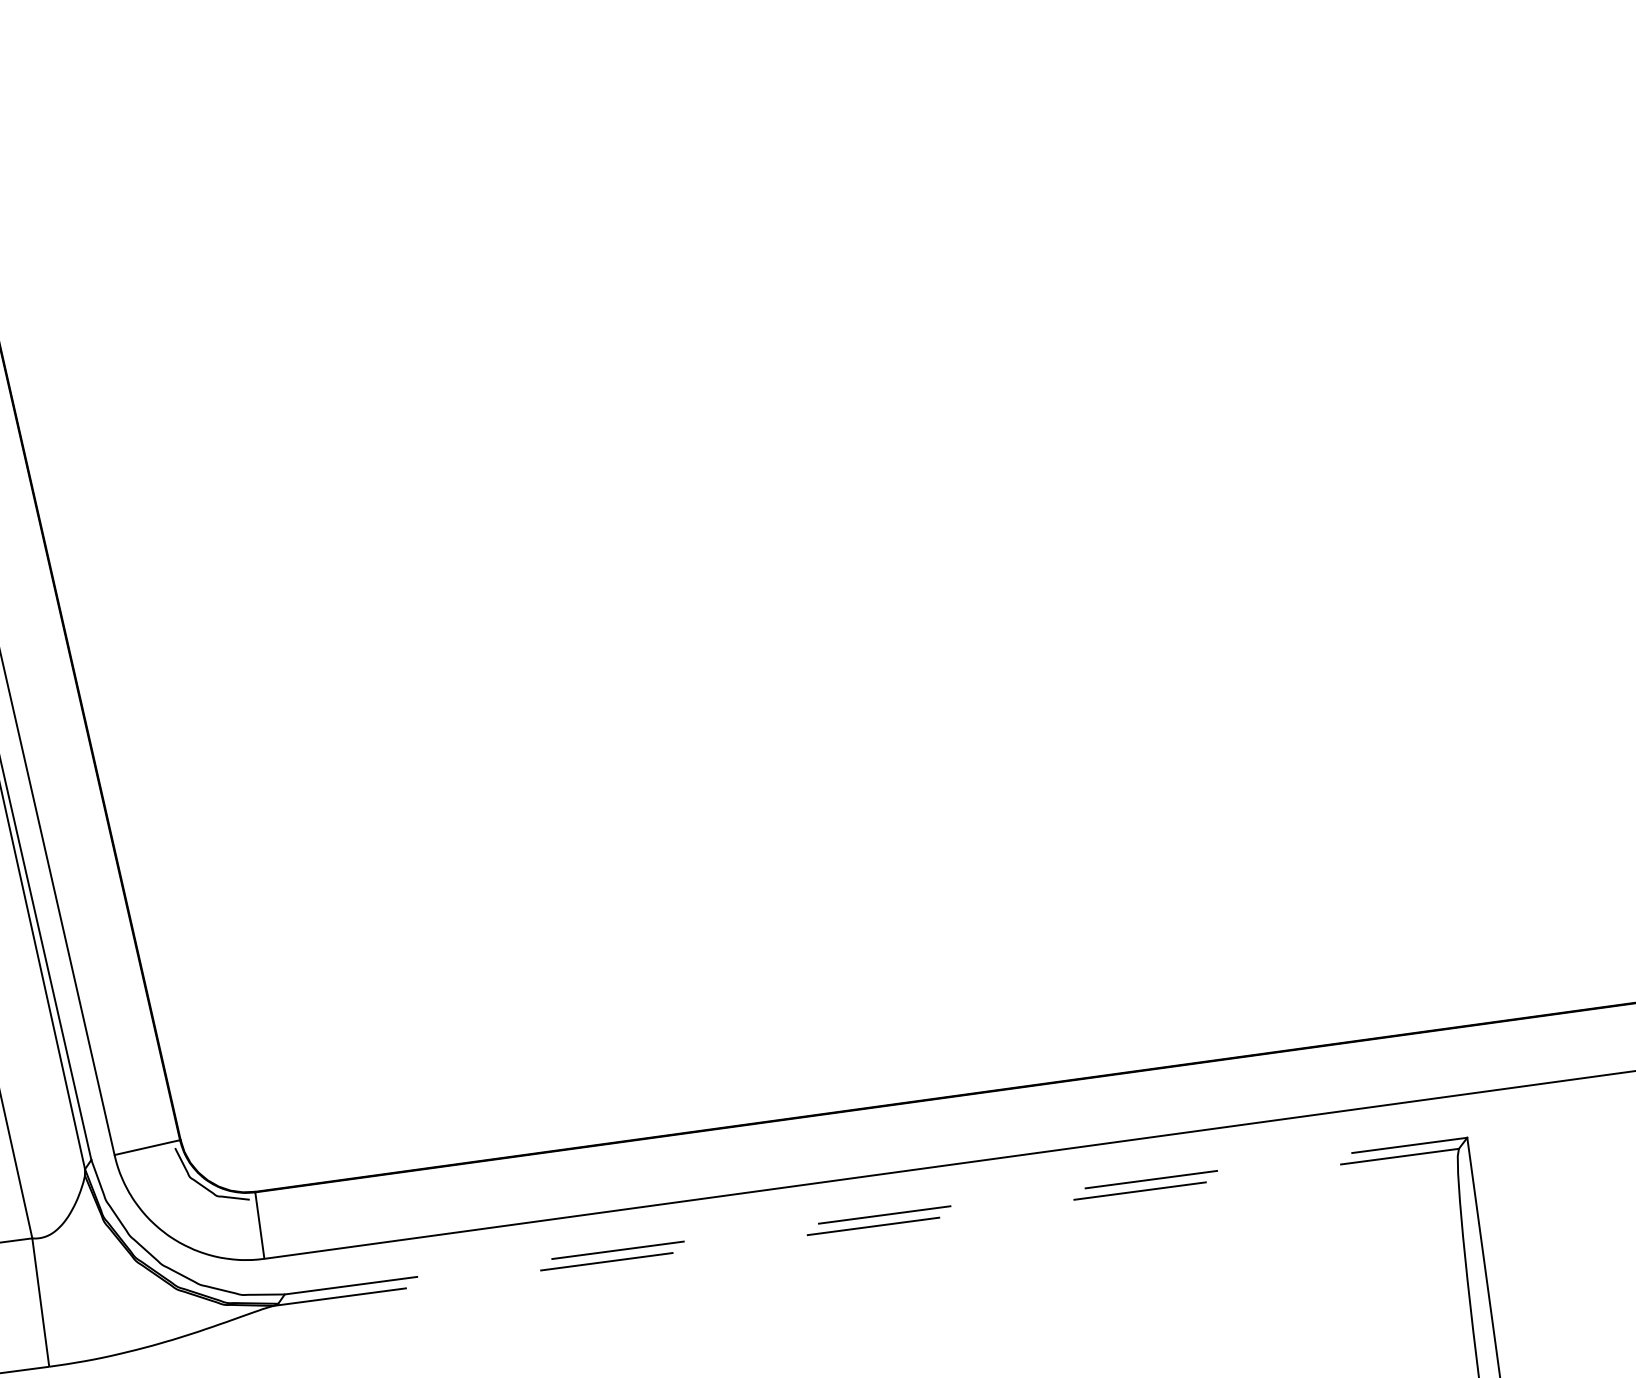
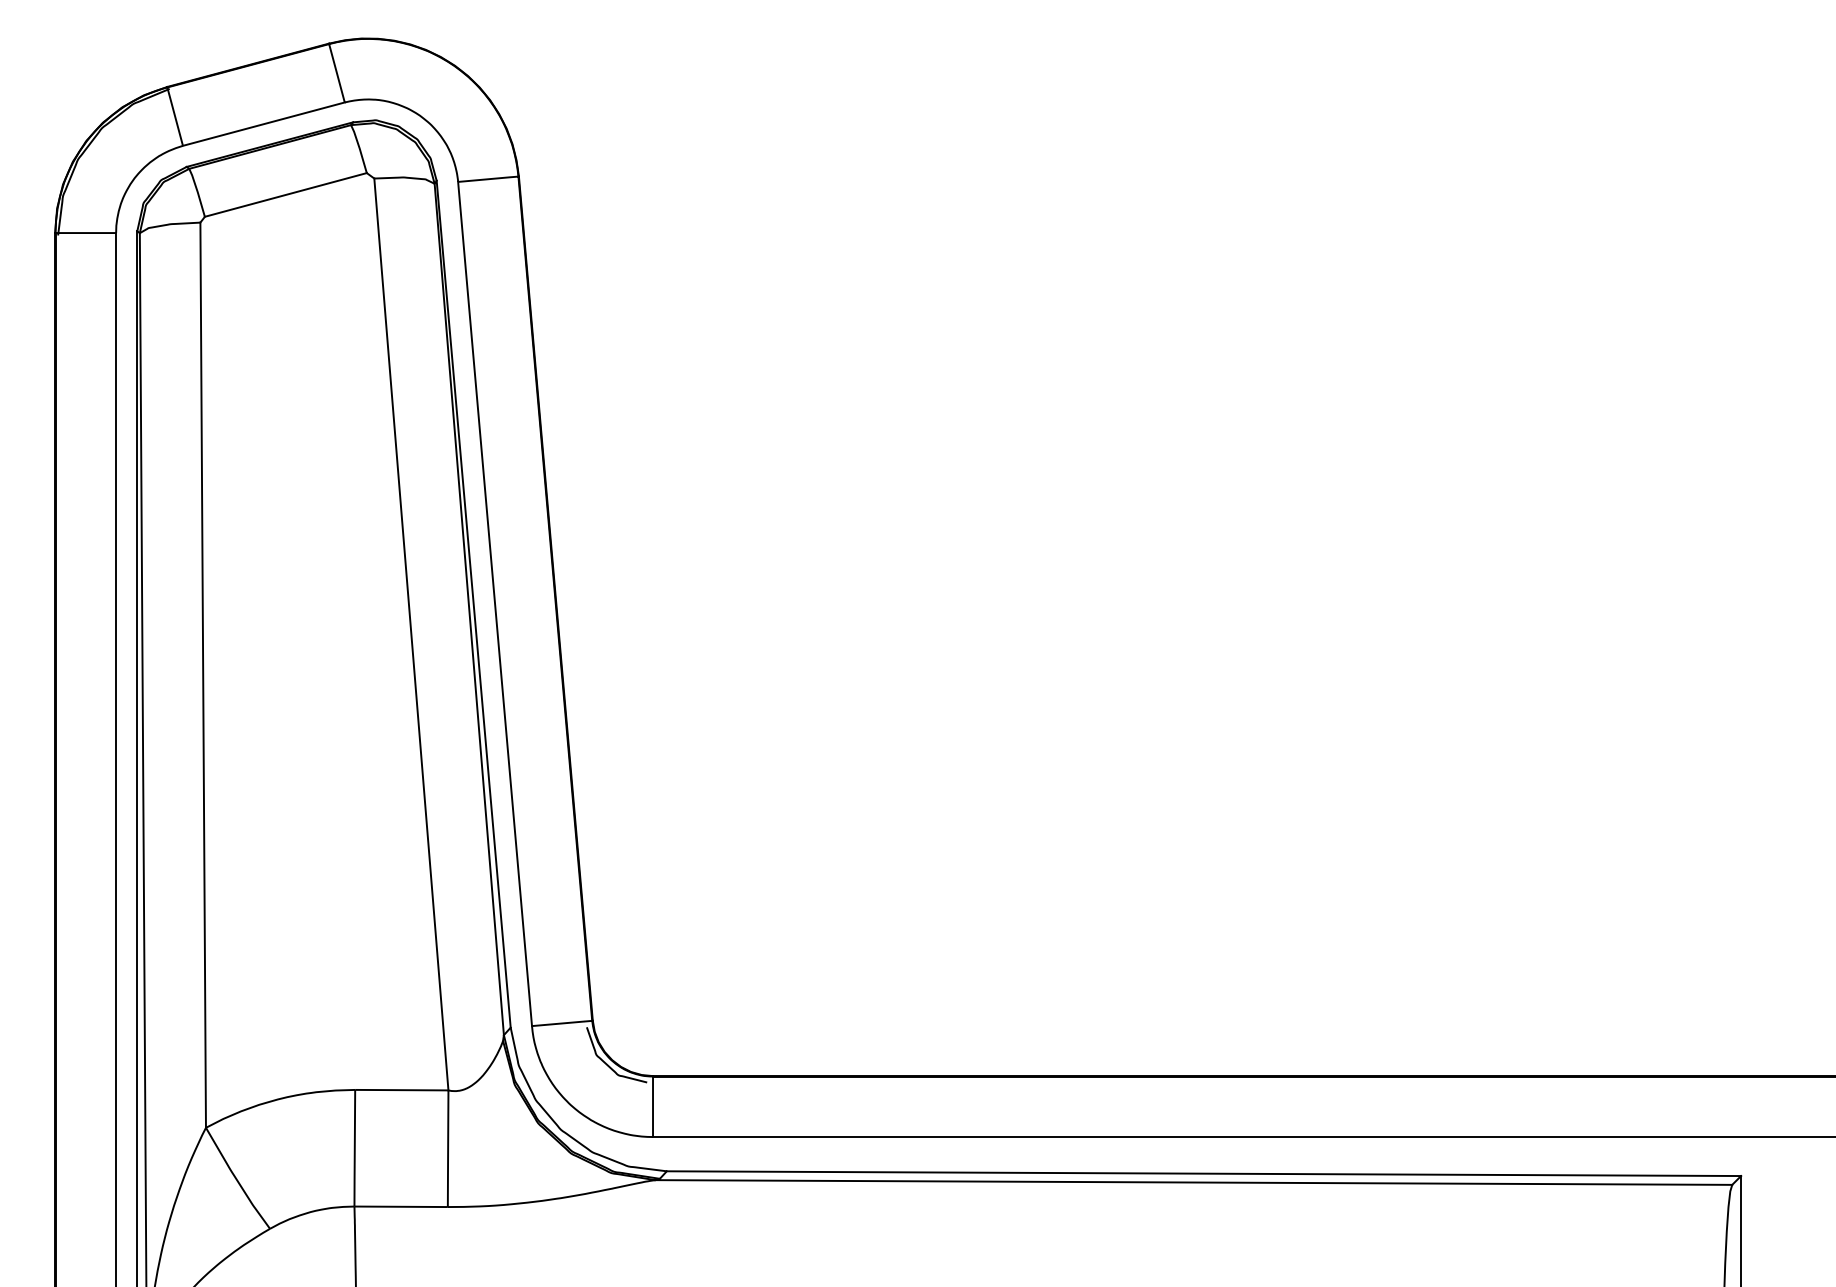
line: (876, 1215) -> (1204, 1173), dashed -> solid
line: (866, 1227) -> (1194, 1182), dashed -> solid

